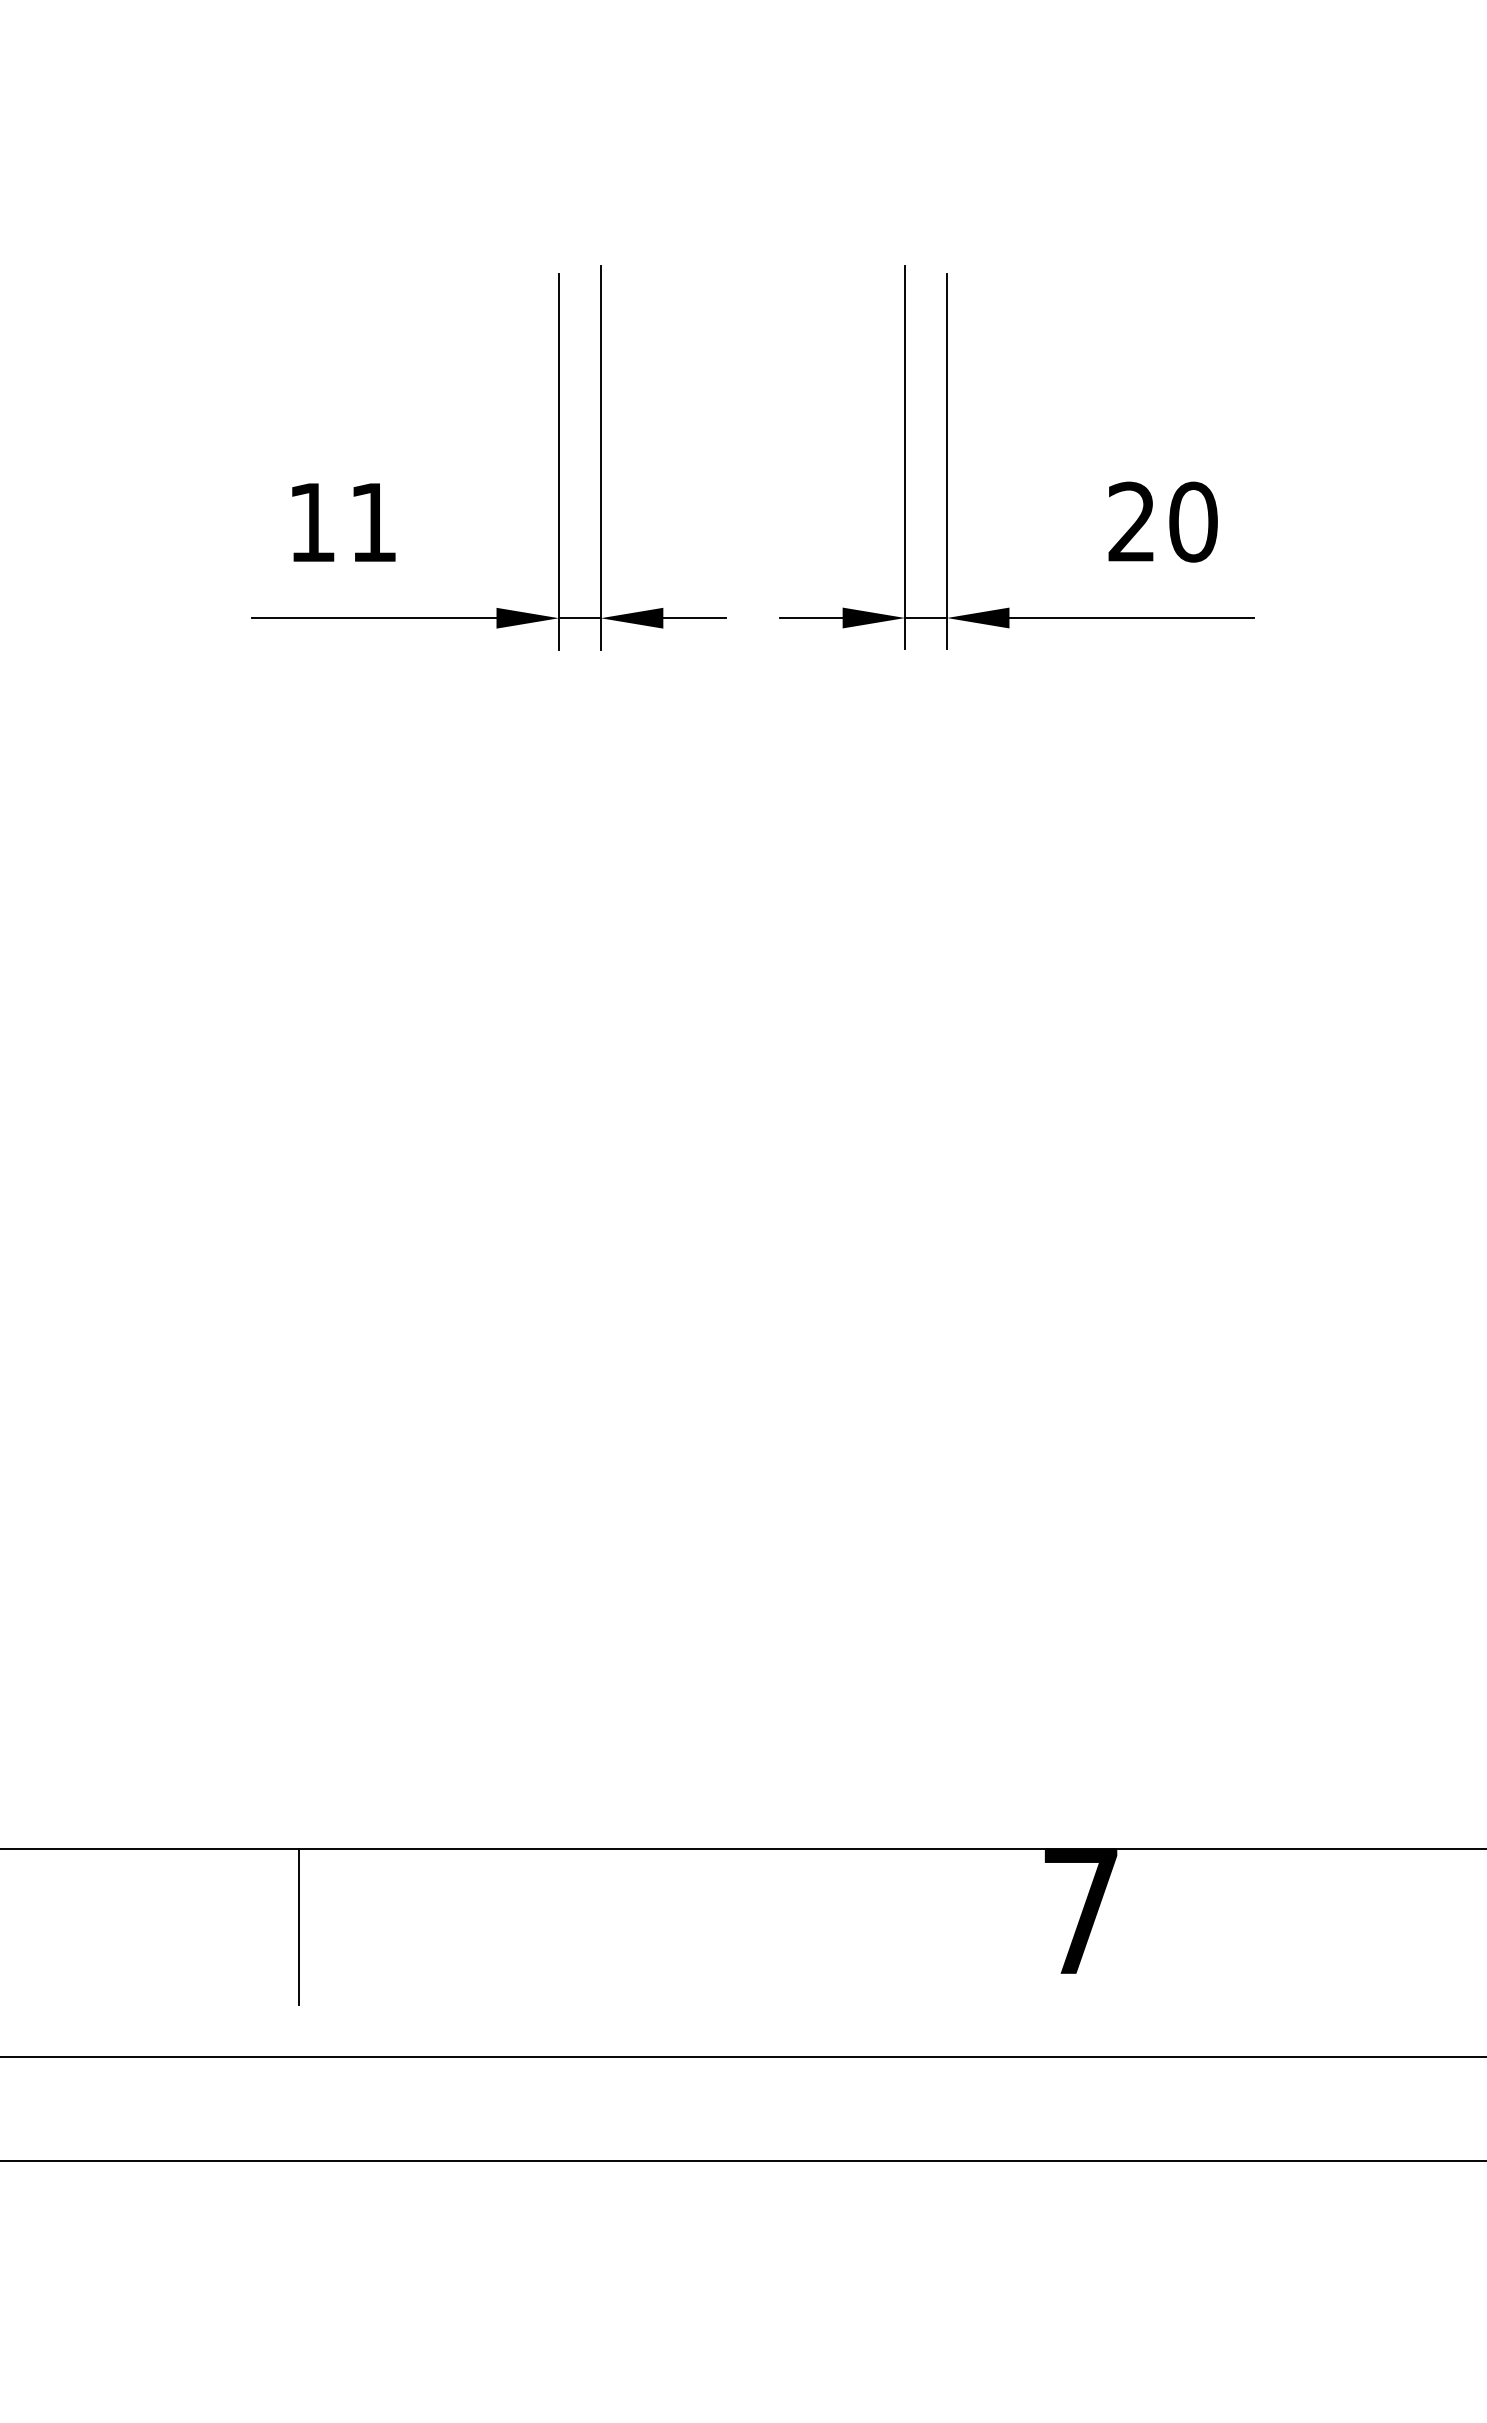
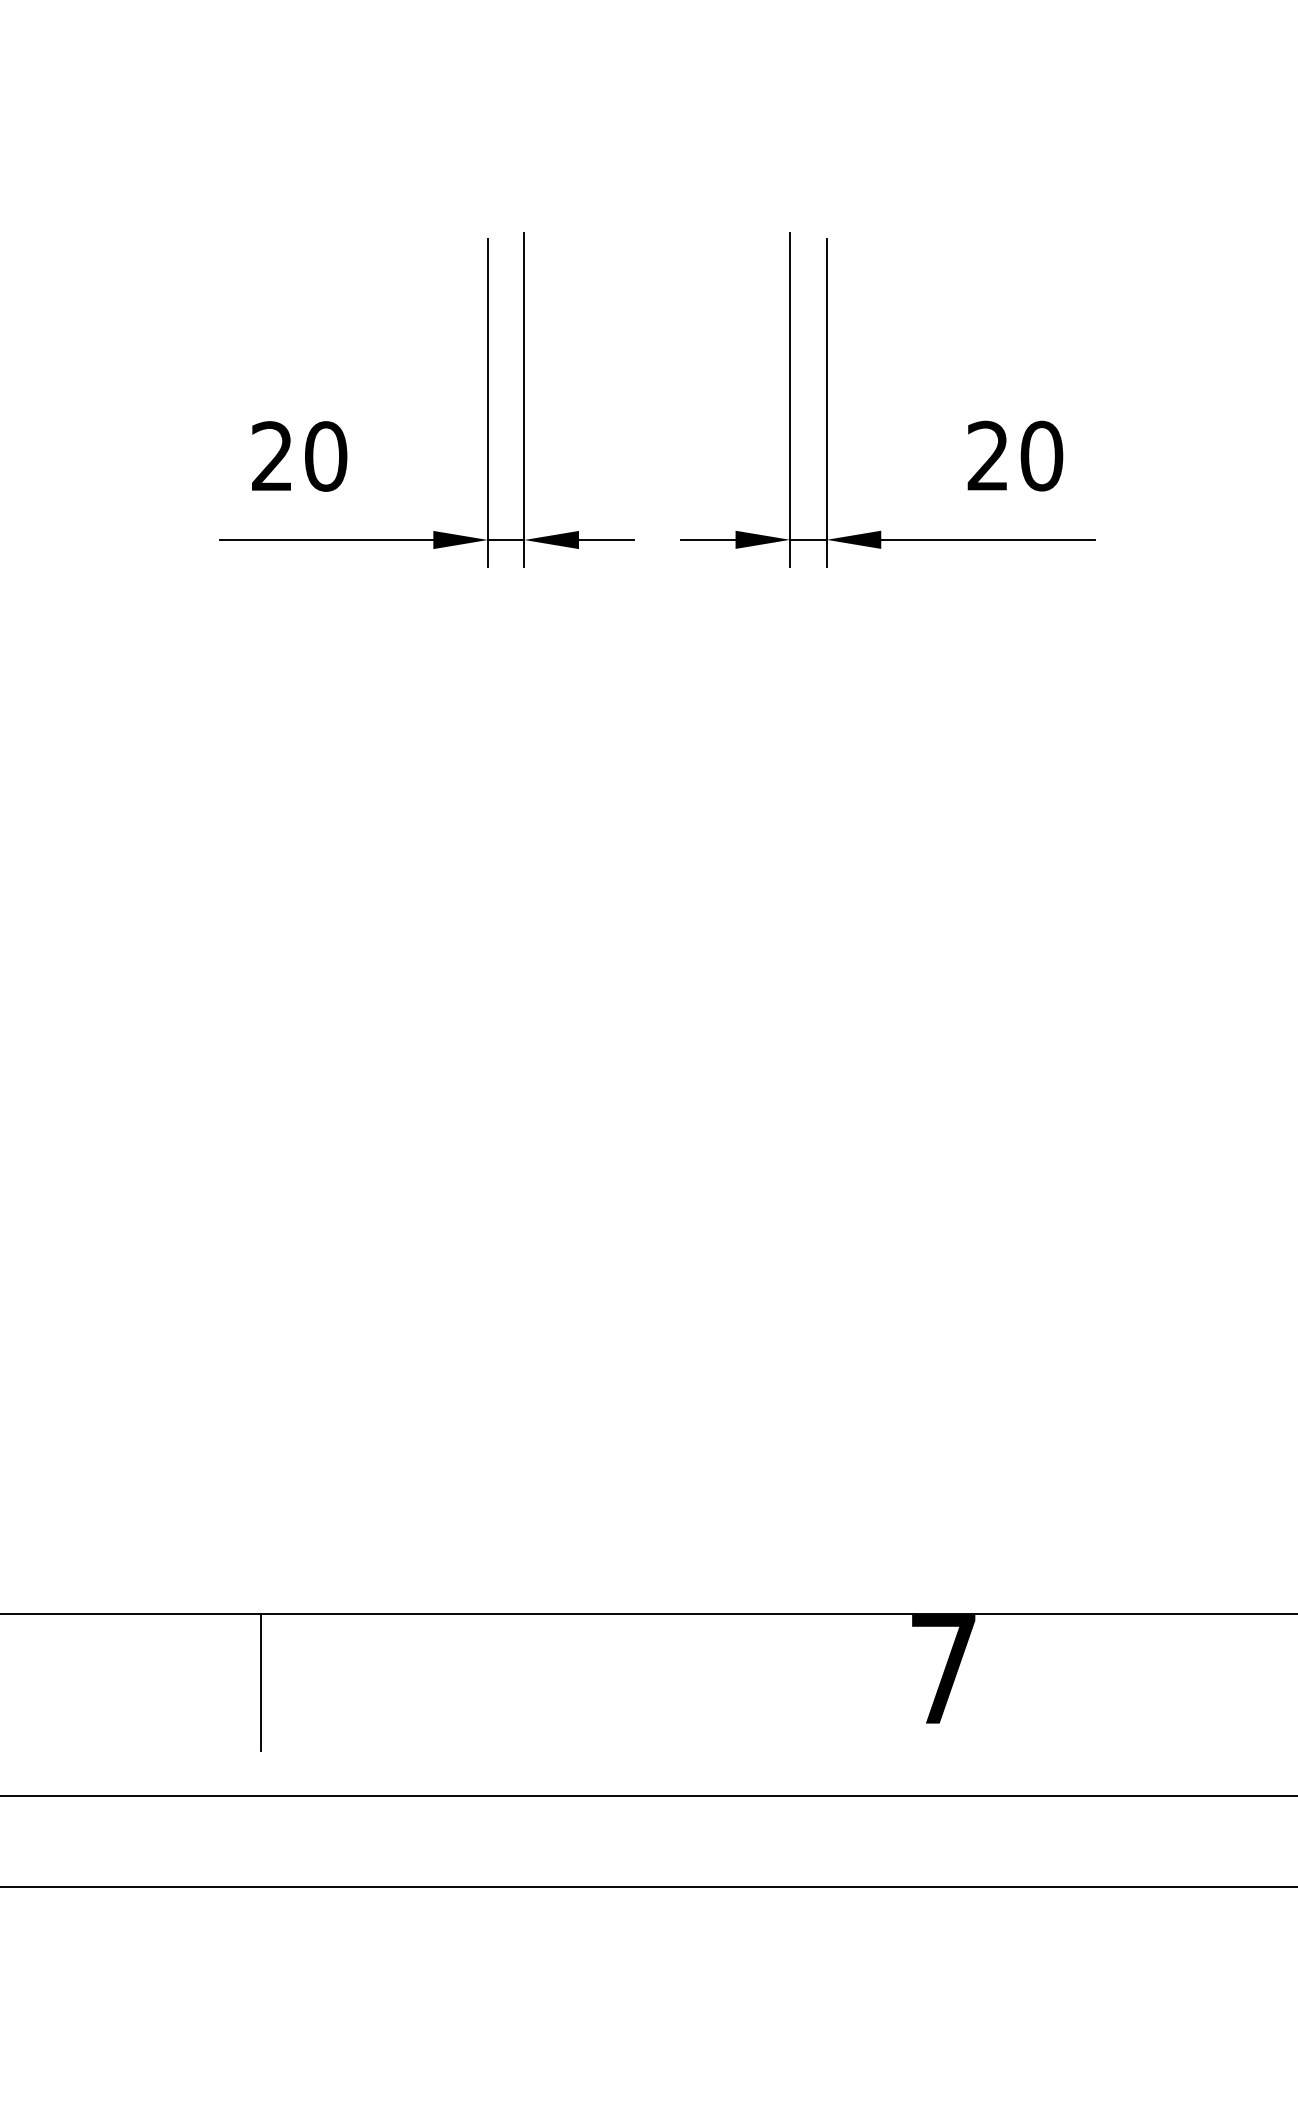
text: (342, 522) -> (298, 456), 11 -> 20

